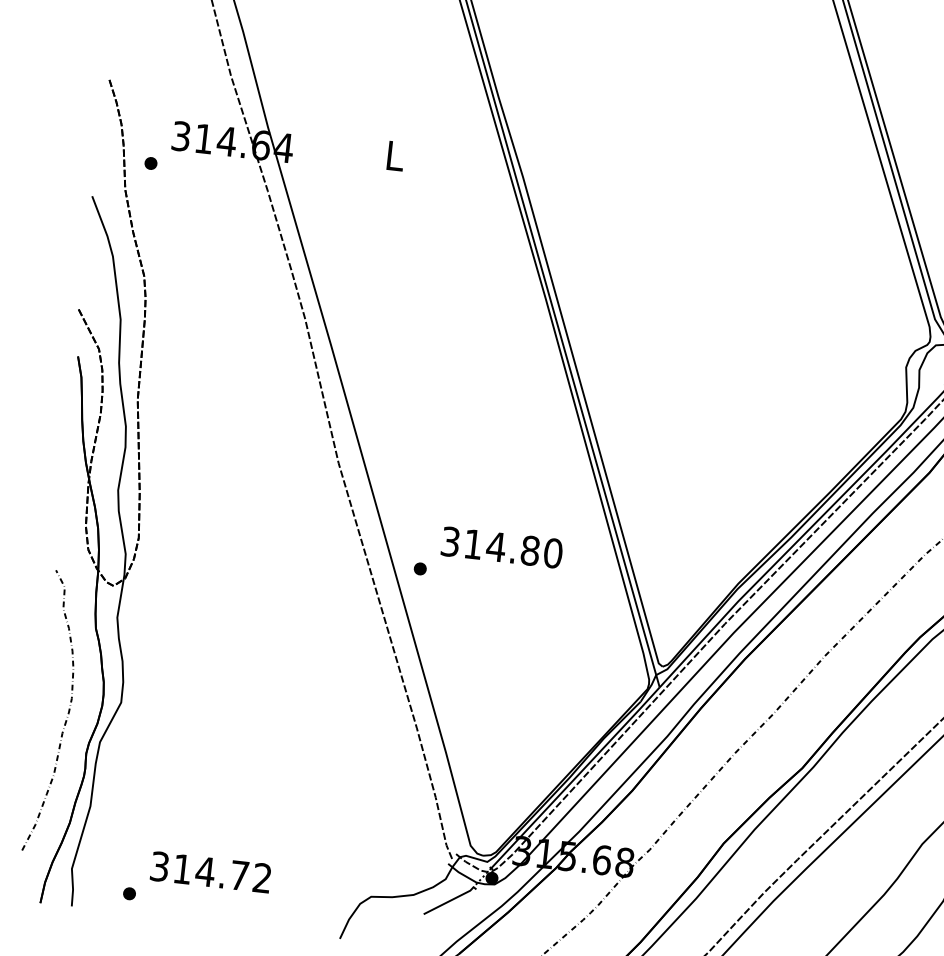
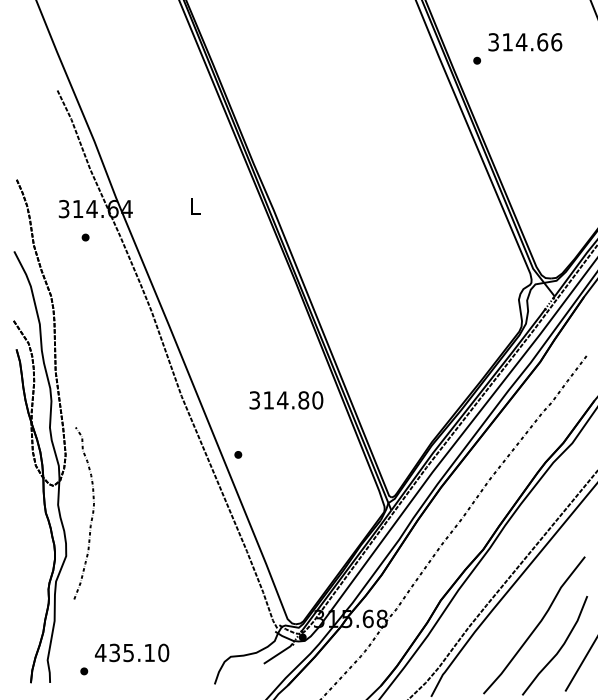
part: (150, 163) -> (85, 237), moved
text: (502, 547) -> (286, 400), moved
curve: (65, 720) -> (91, 517), moved
text: (210, 871) -> (131, 652), 314.72 -> 435.10

